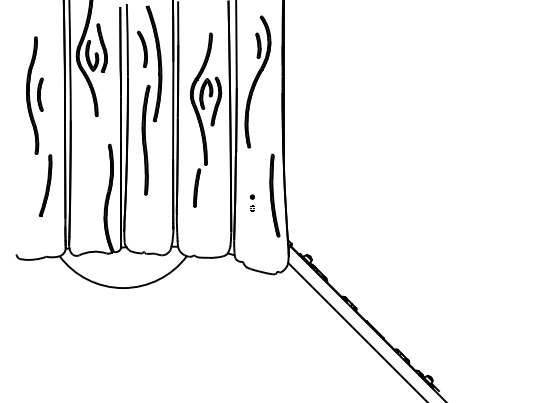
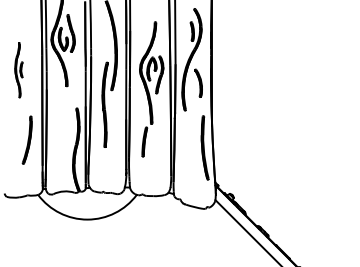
part: (142, 48) -> (198, 82), moved
part: (34, 95) -> (18, 70), size x0.6
part: (252, 202) -> (187, 153), removed

